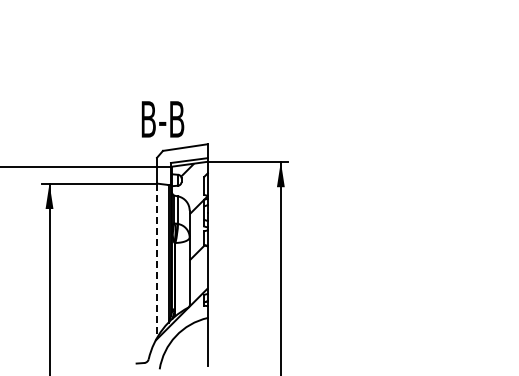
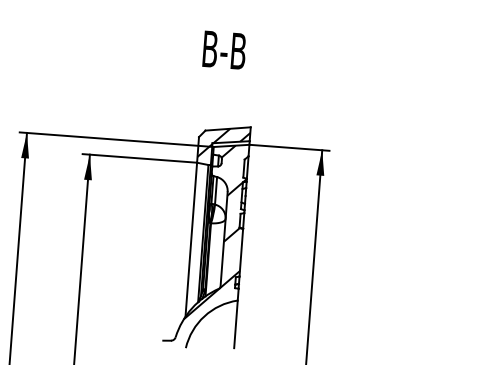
text: (162, 119) -> (224, 50), moved
hatch: (182, 162) -> (224, 143), added
line: (157, 261) -> (191, 240), dashed -> solid

